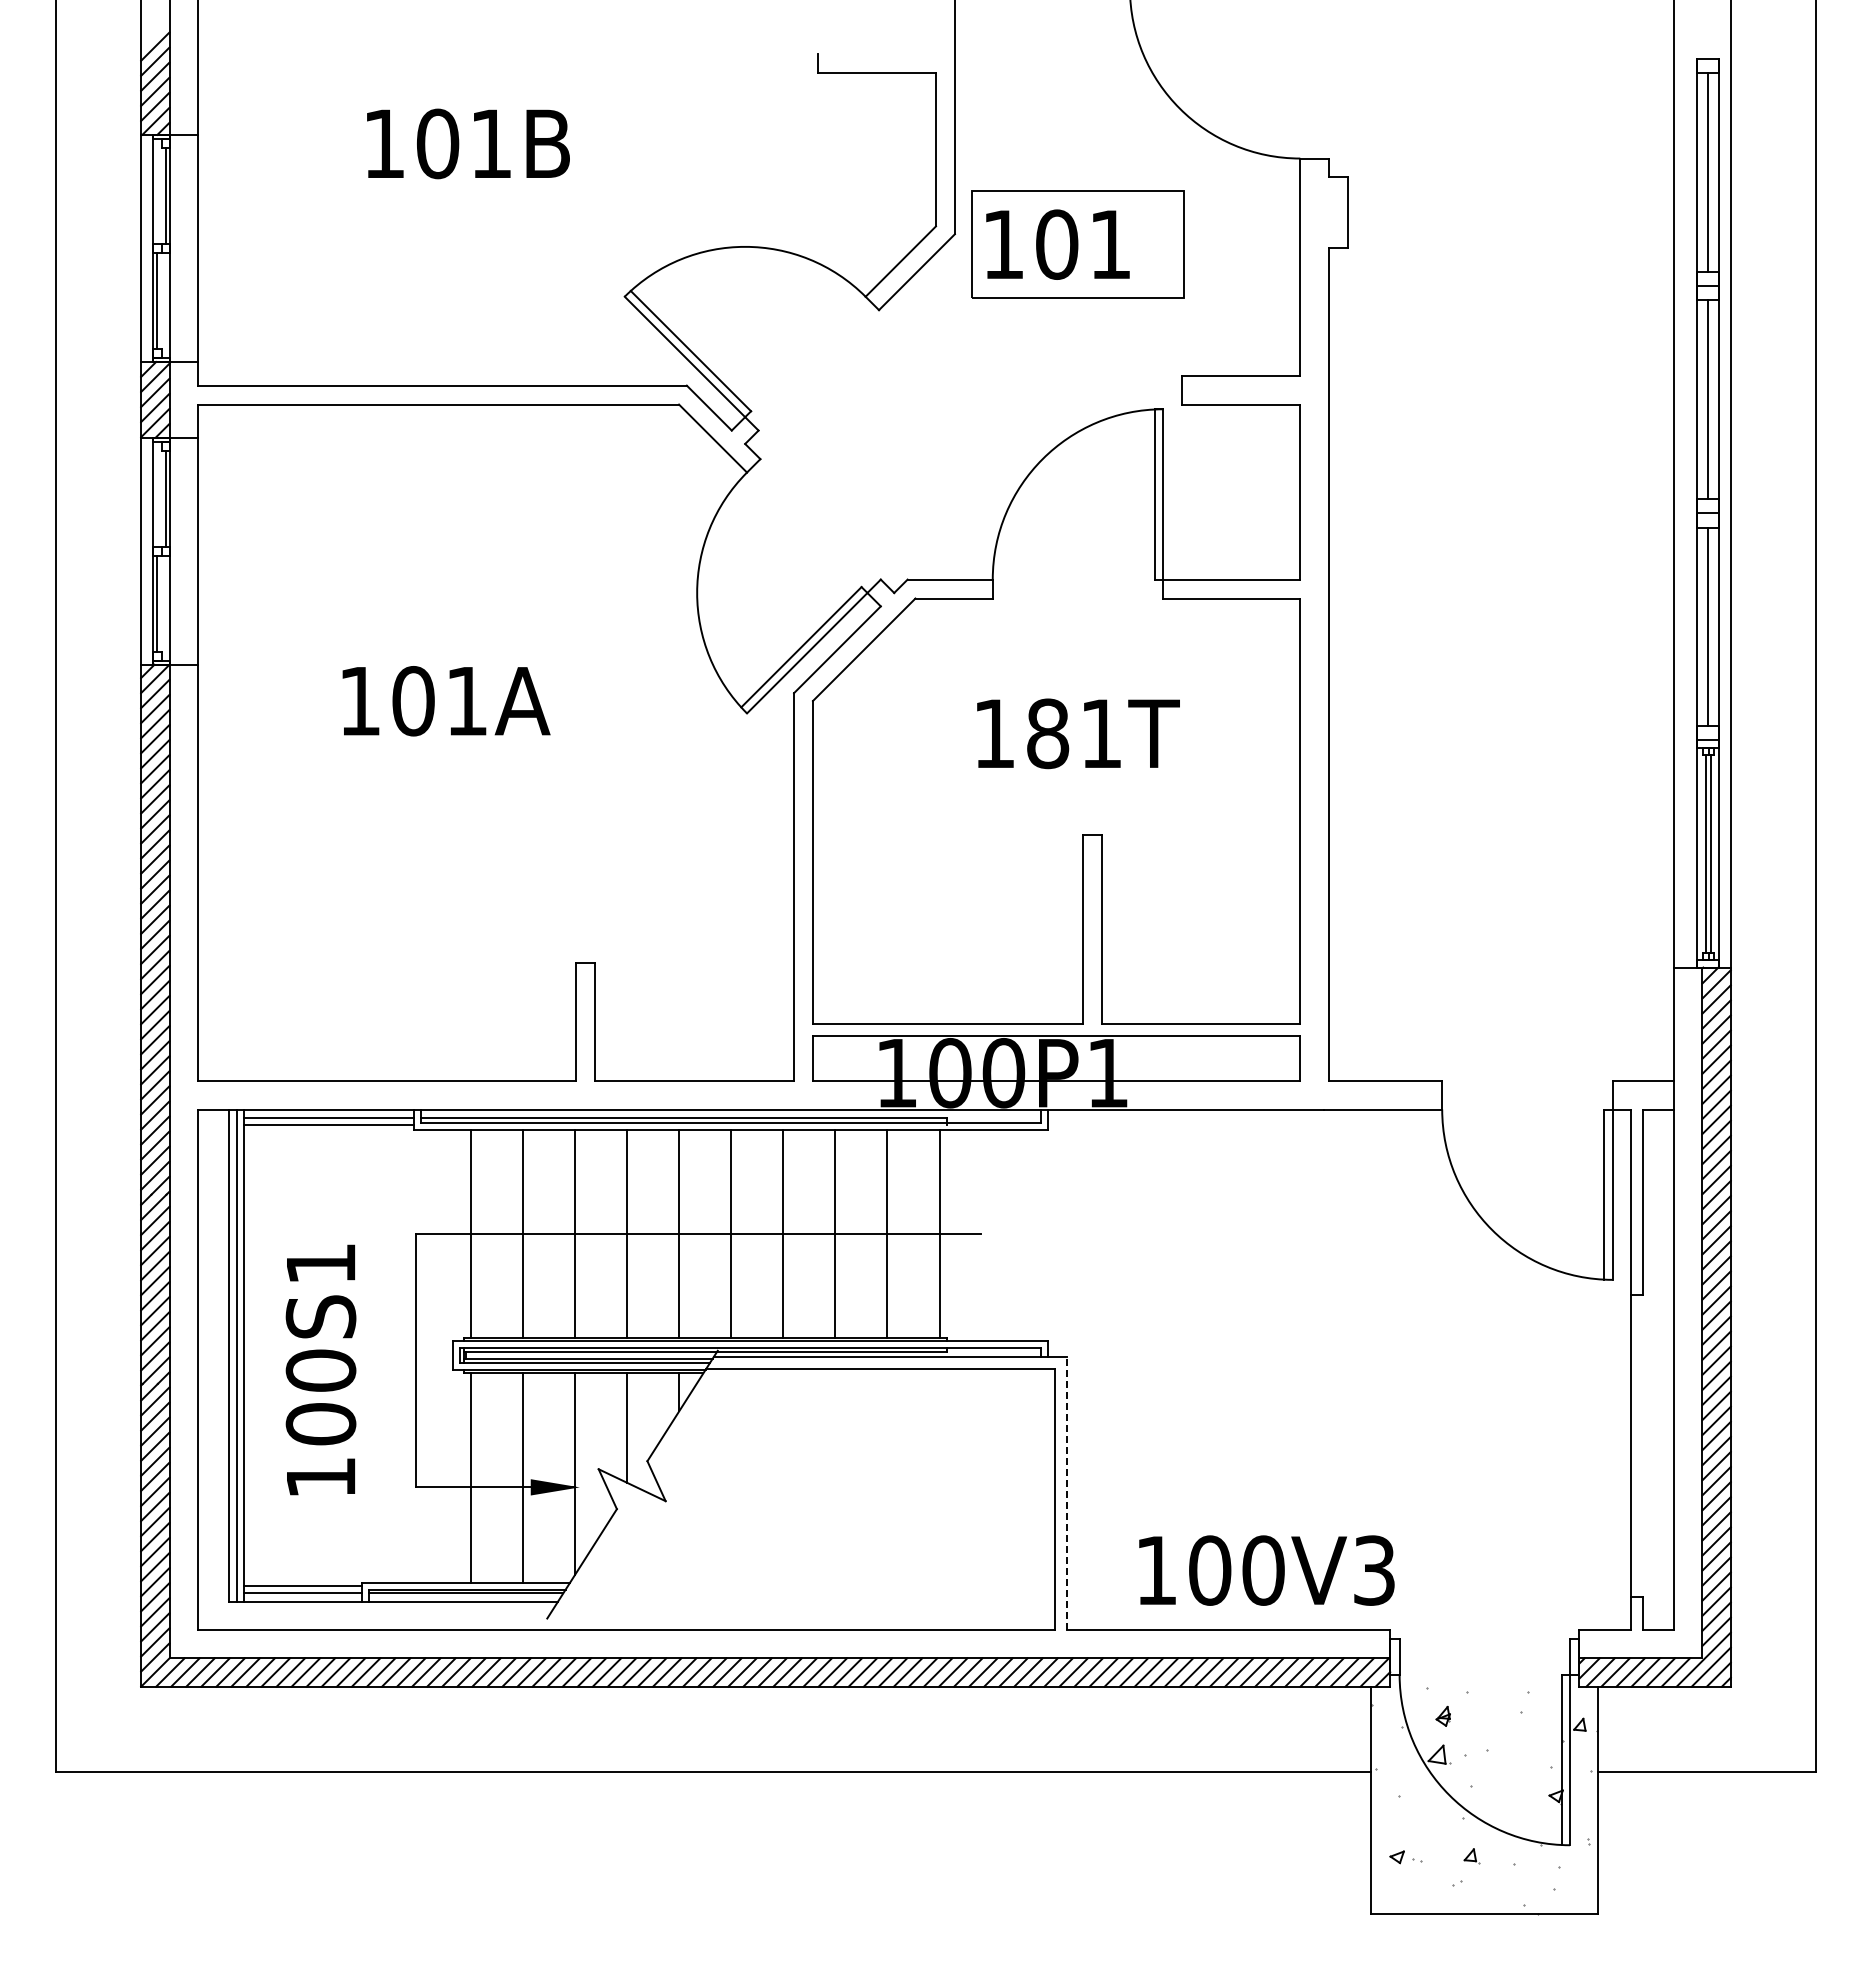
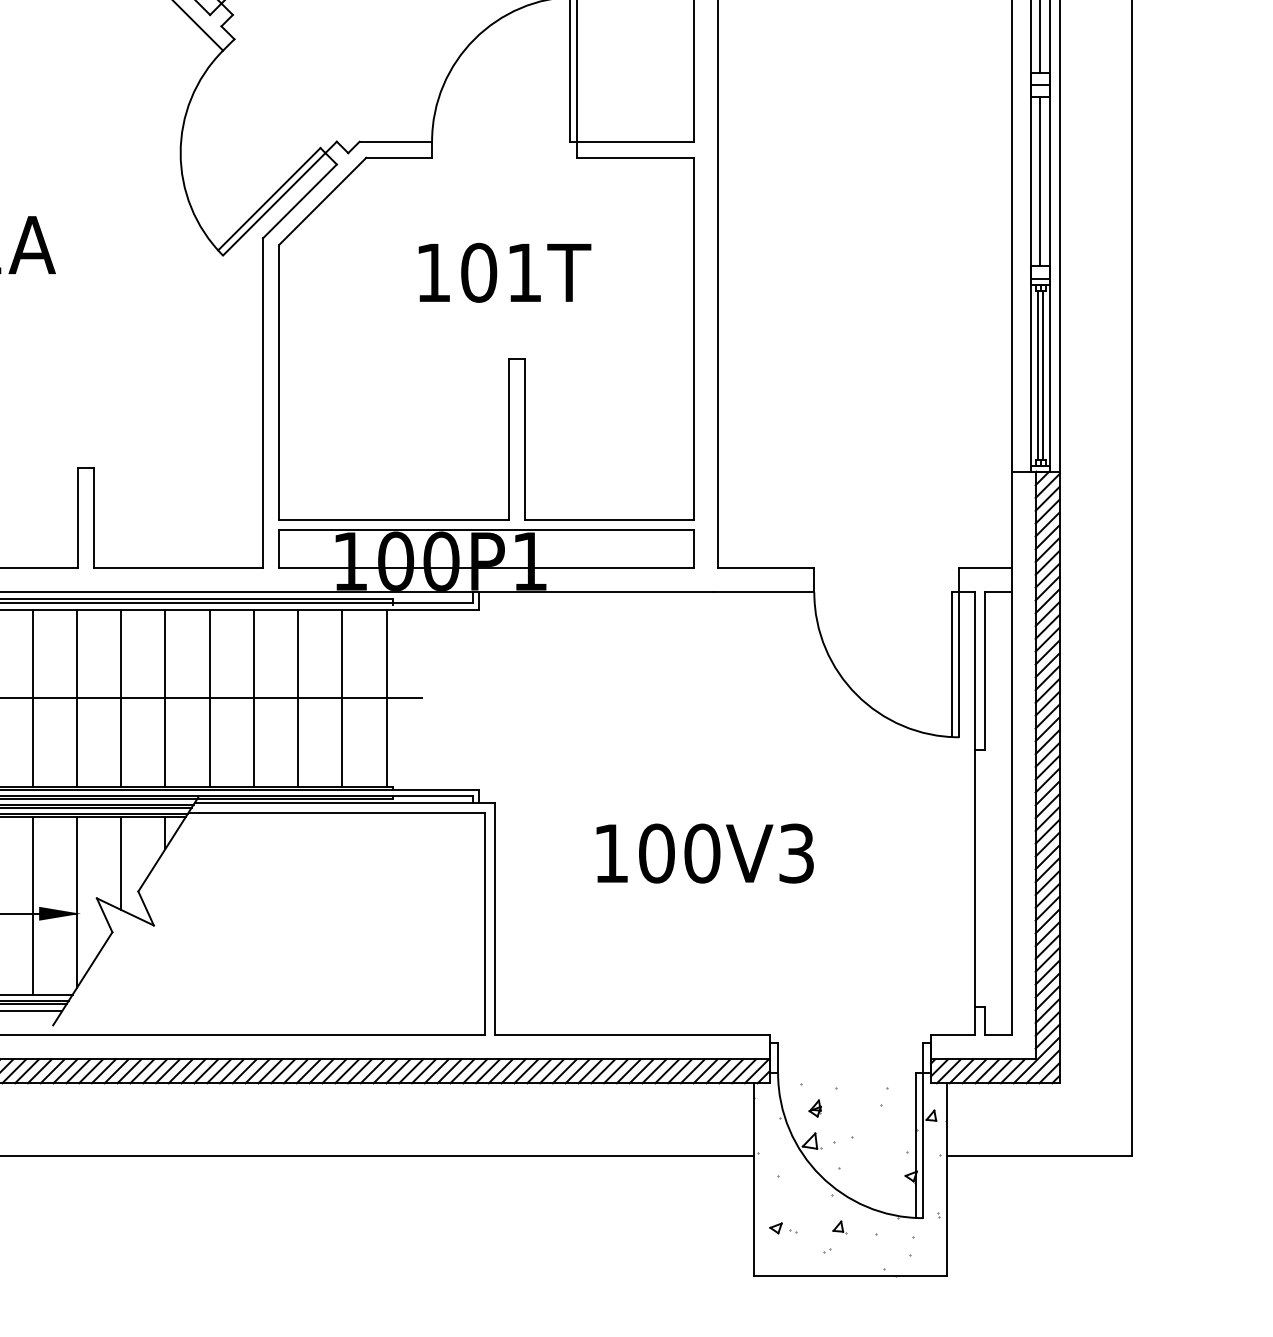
text: (1048, 733) -> (479, 272), 181T -> 101T
line: (1067, 1493) -> (495, 918), dashed -> solid
text: (1266, 1570) -> (704, 853), moved

